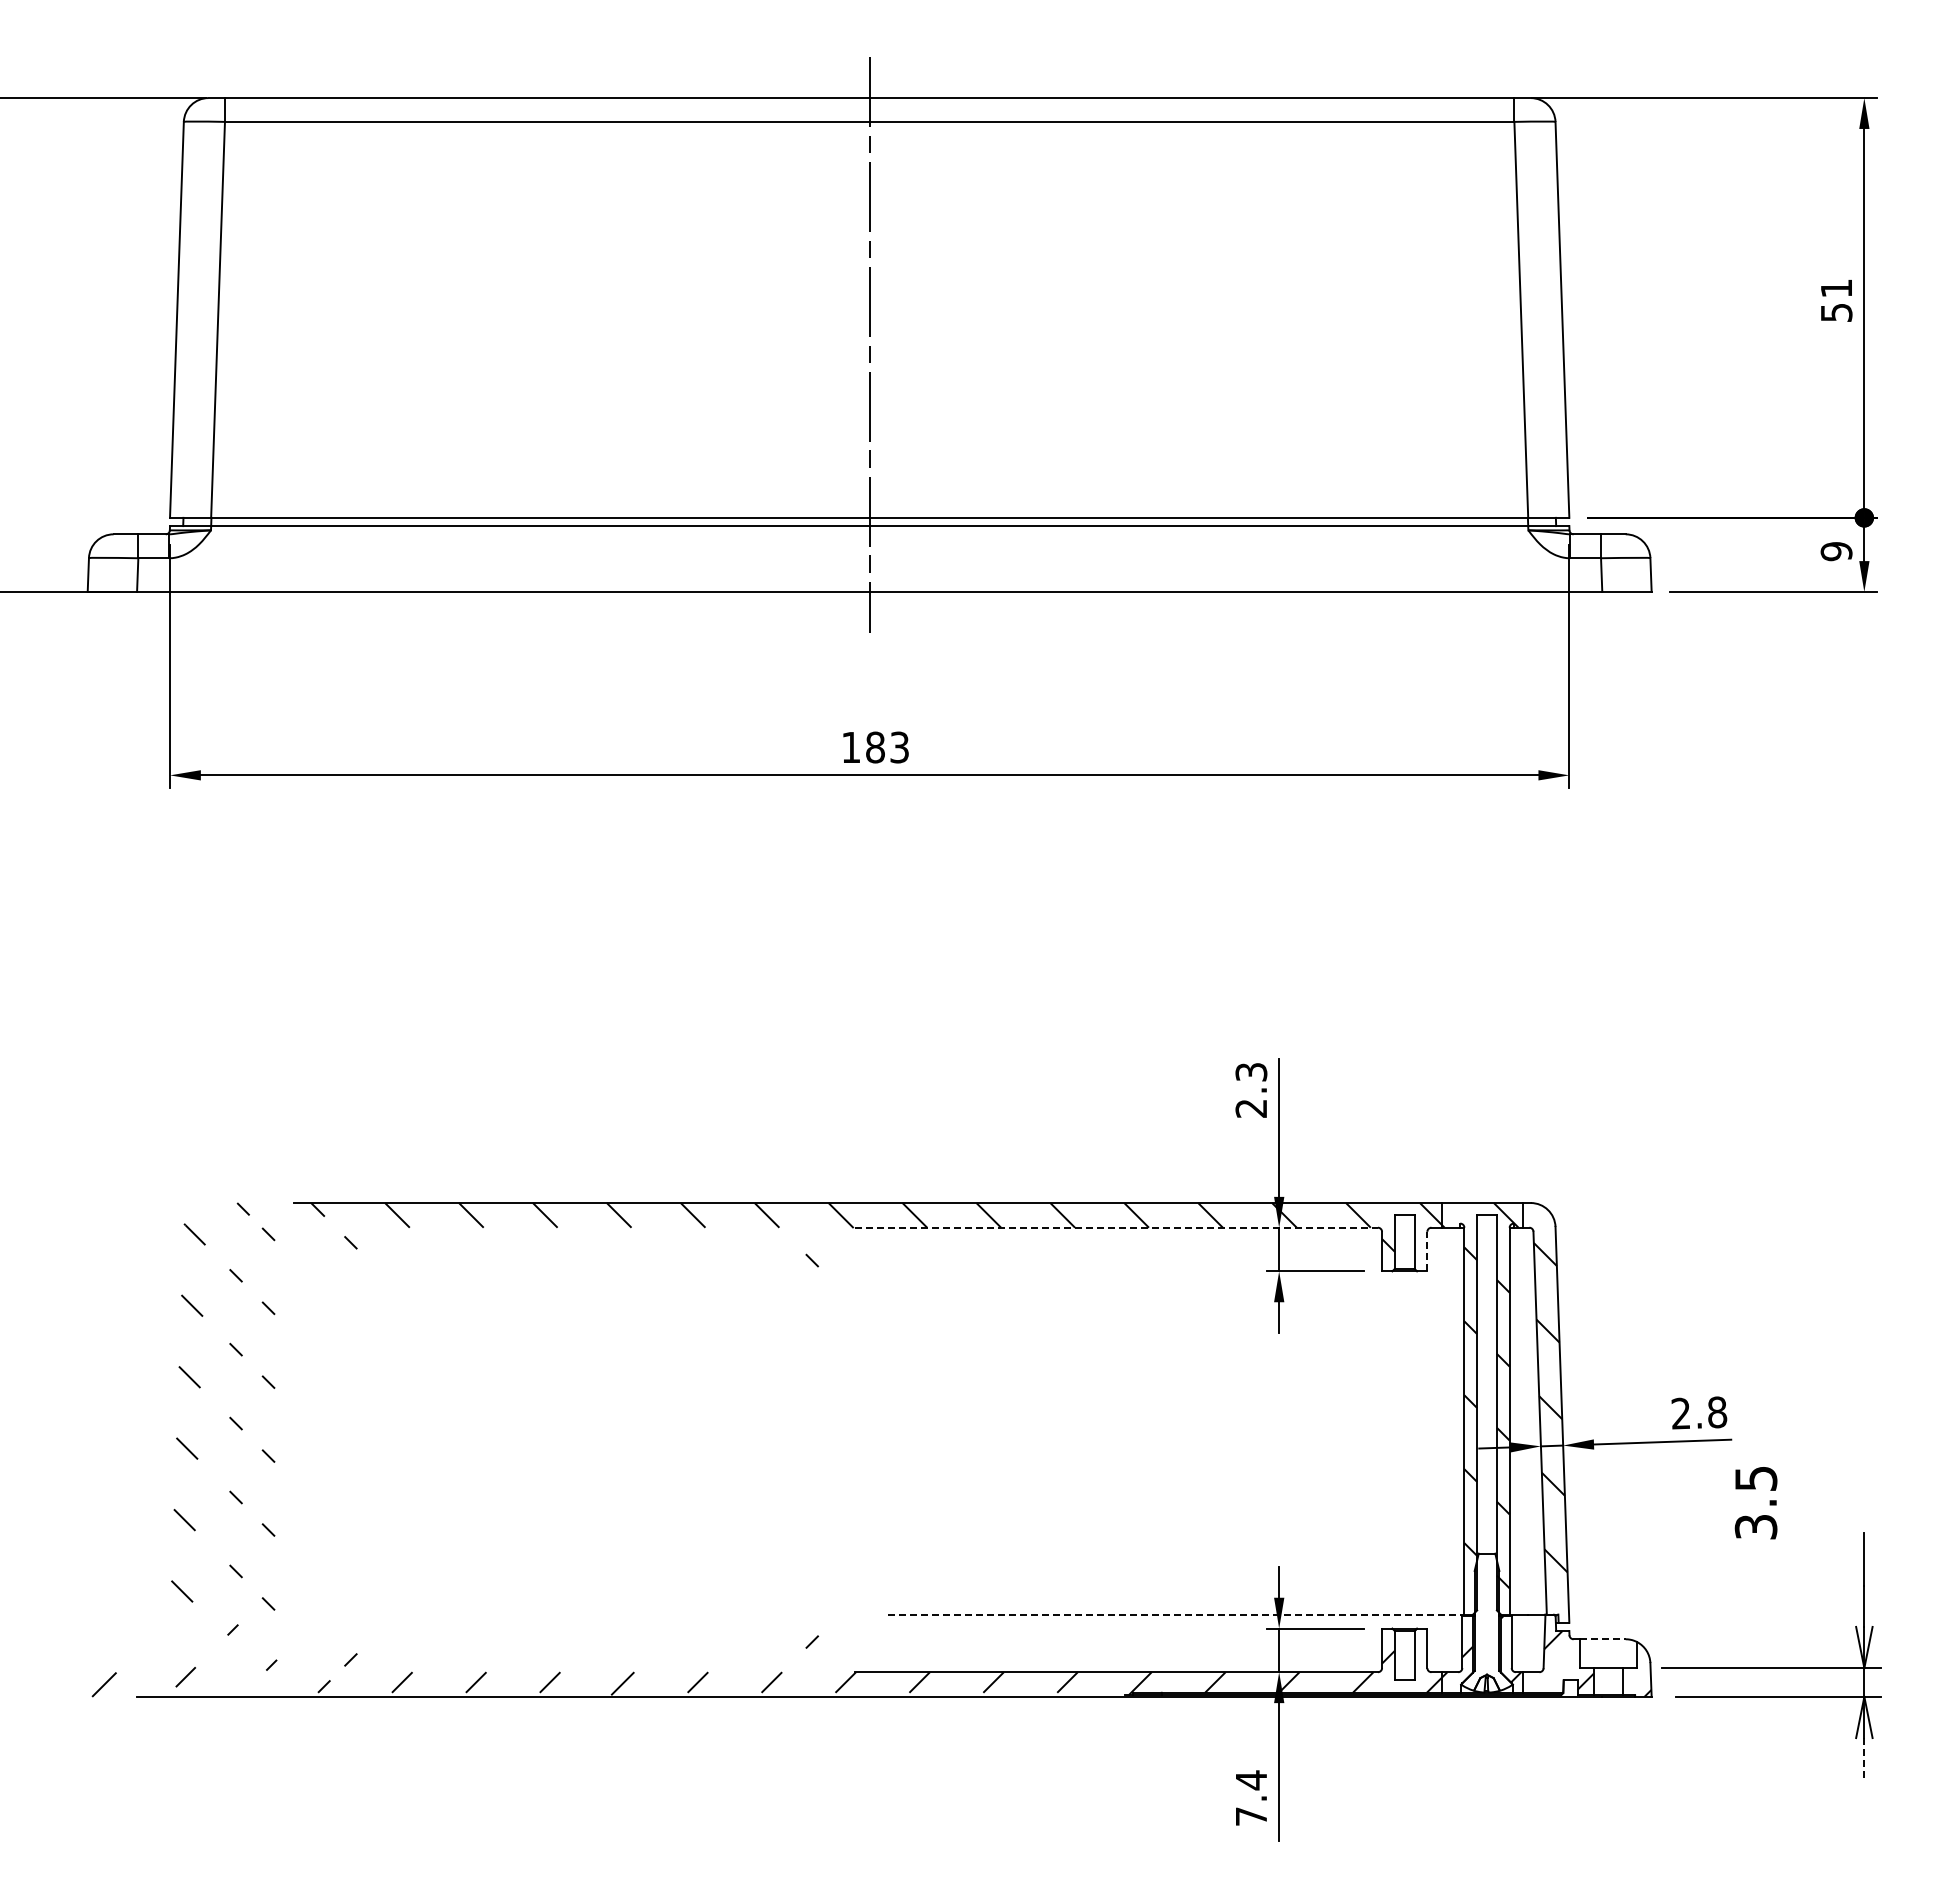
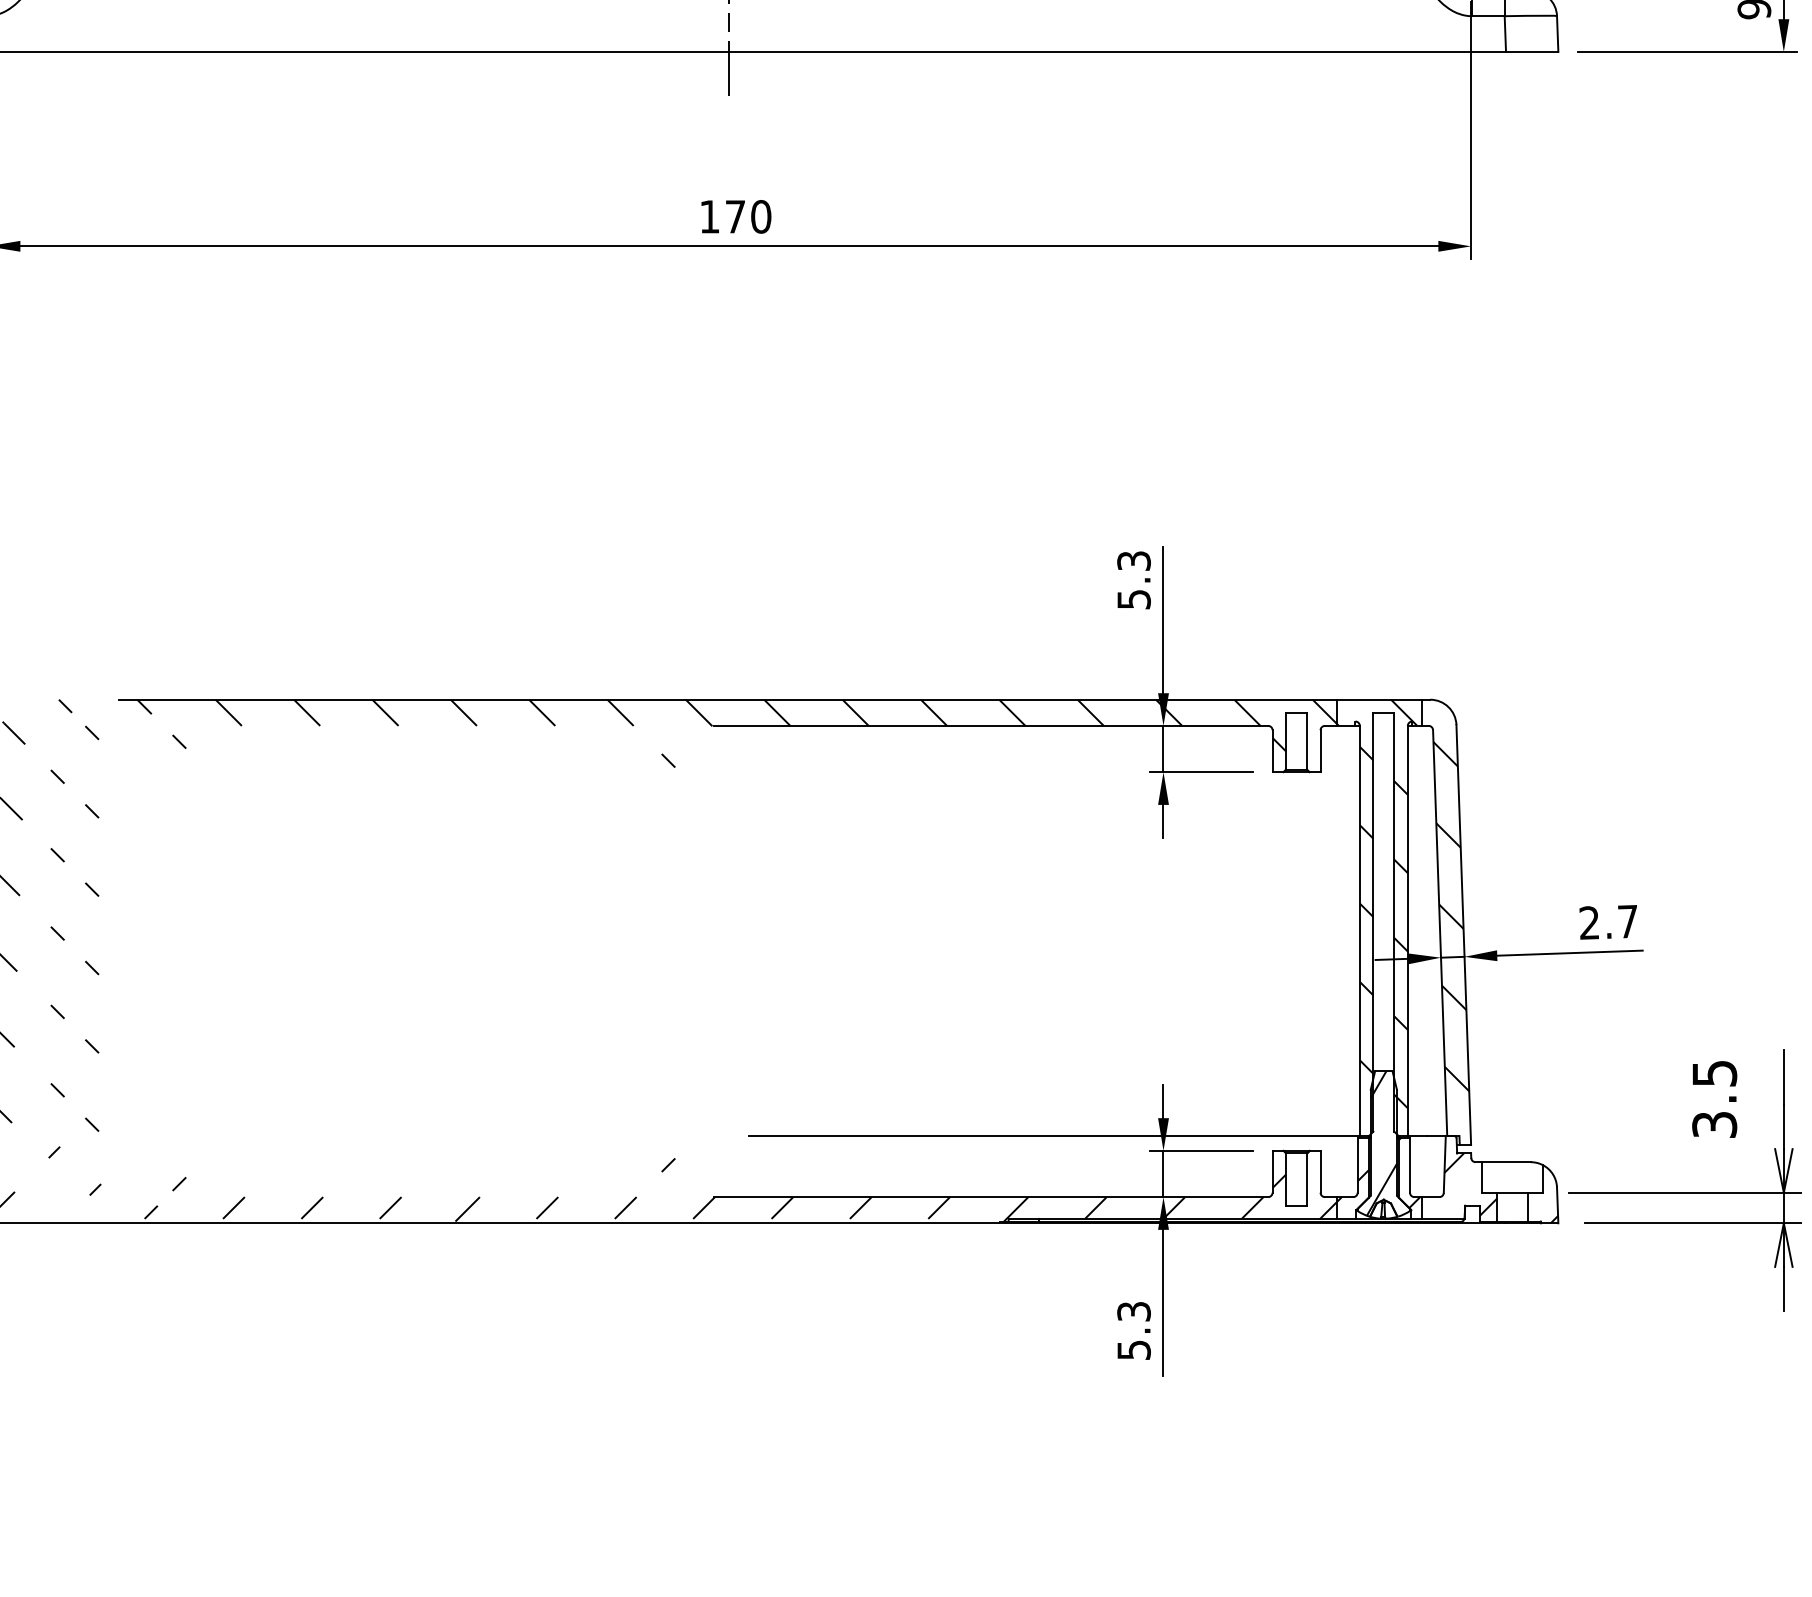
text: (887, 747) -> (748, 216), 183 -> 170
text: (1251, 1108) -> (1134, 599), 2.3 -> 5.3
line: (1117, 1227) -> (992, 725), dashed -> solid
line: (1427, 1251) -> (1320, 751), dashed -> solid
text: (1717, 1412) -> (1628, 921), 2.8 -> 2.7
text: (1755, 1503) -> (1714, 1099), moved
line: (1176, 1614) -> (1054, 1135), dashed -> solid
hatch: (1485, 1621) -> (1382, 1143), added
line: (1603, 1639) -> (1507, 1162), dashed -> solid
line: (1864, 1758) -> (1783, 1288), dashed -> solid
text: (1251, 1797) -> (1134, 1329), 7.4 -> 5.3

